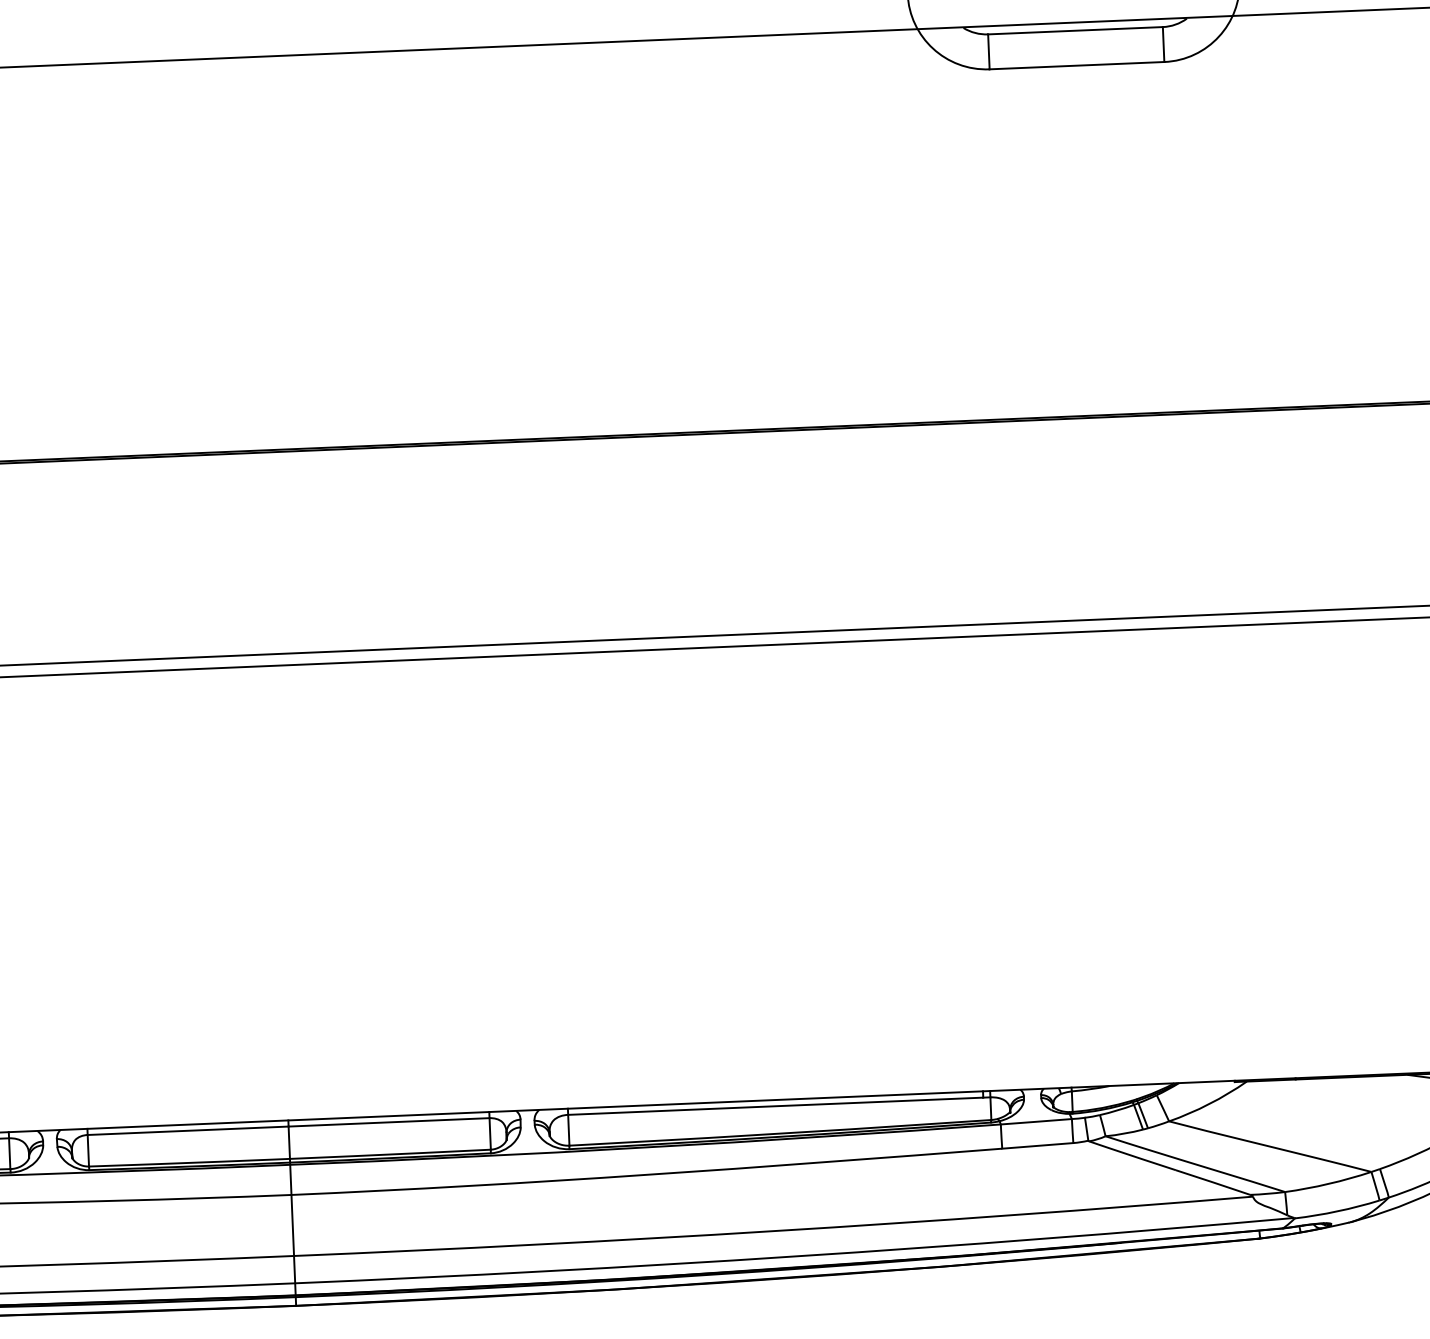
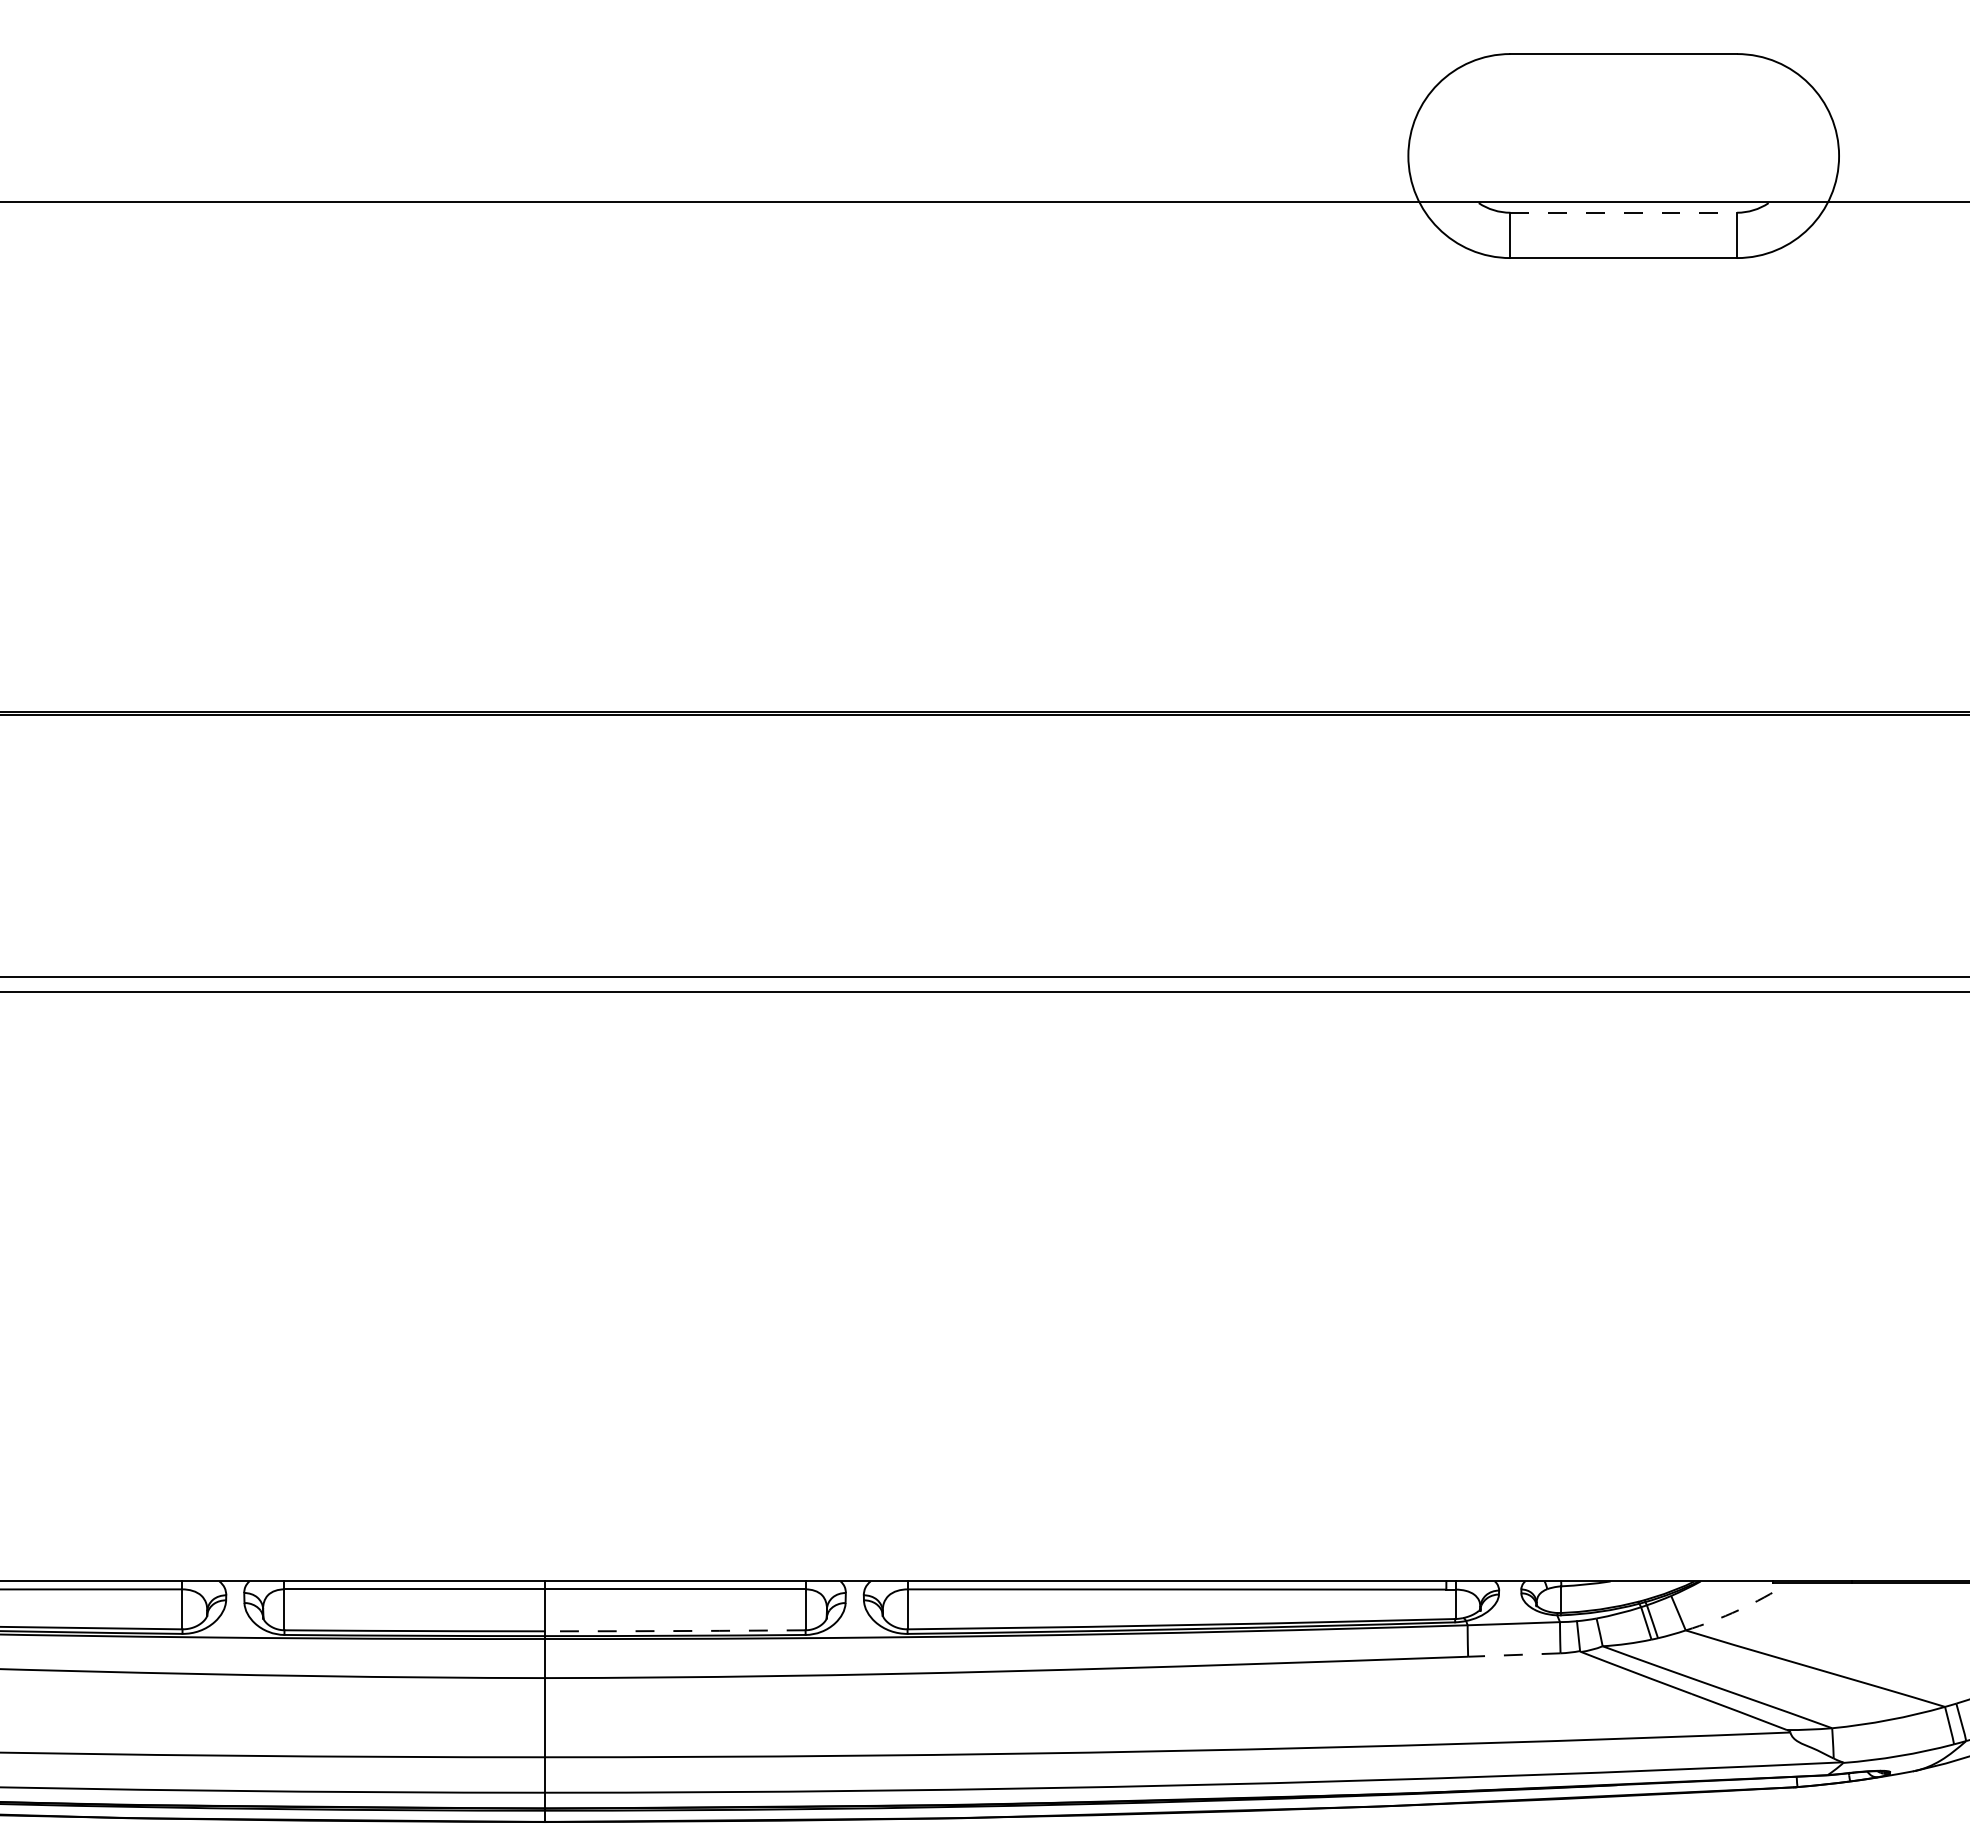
line: (1076, 30) -> (1624, 212), solid -> dashed
arc: (1209, 1104) -> (1738, 1610), solid -> dashed
line: (1037, 1146) -> (1513, 1655), solid -> dashed
line: (390, 1154) -> (675, 1631), solid -> dashed

